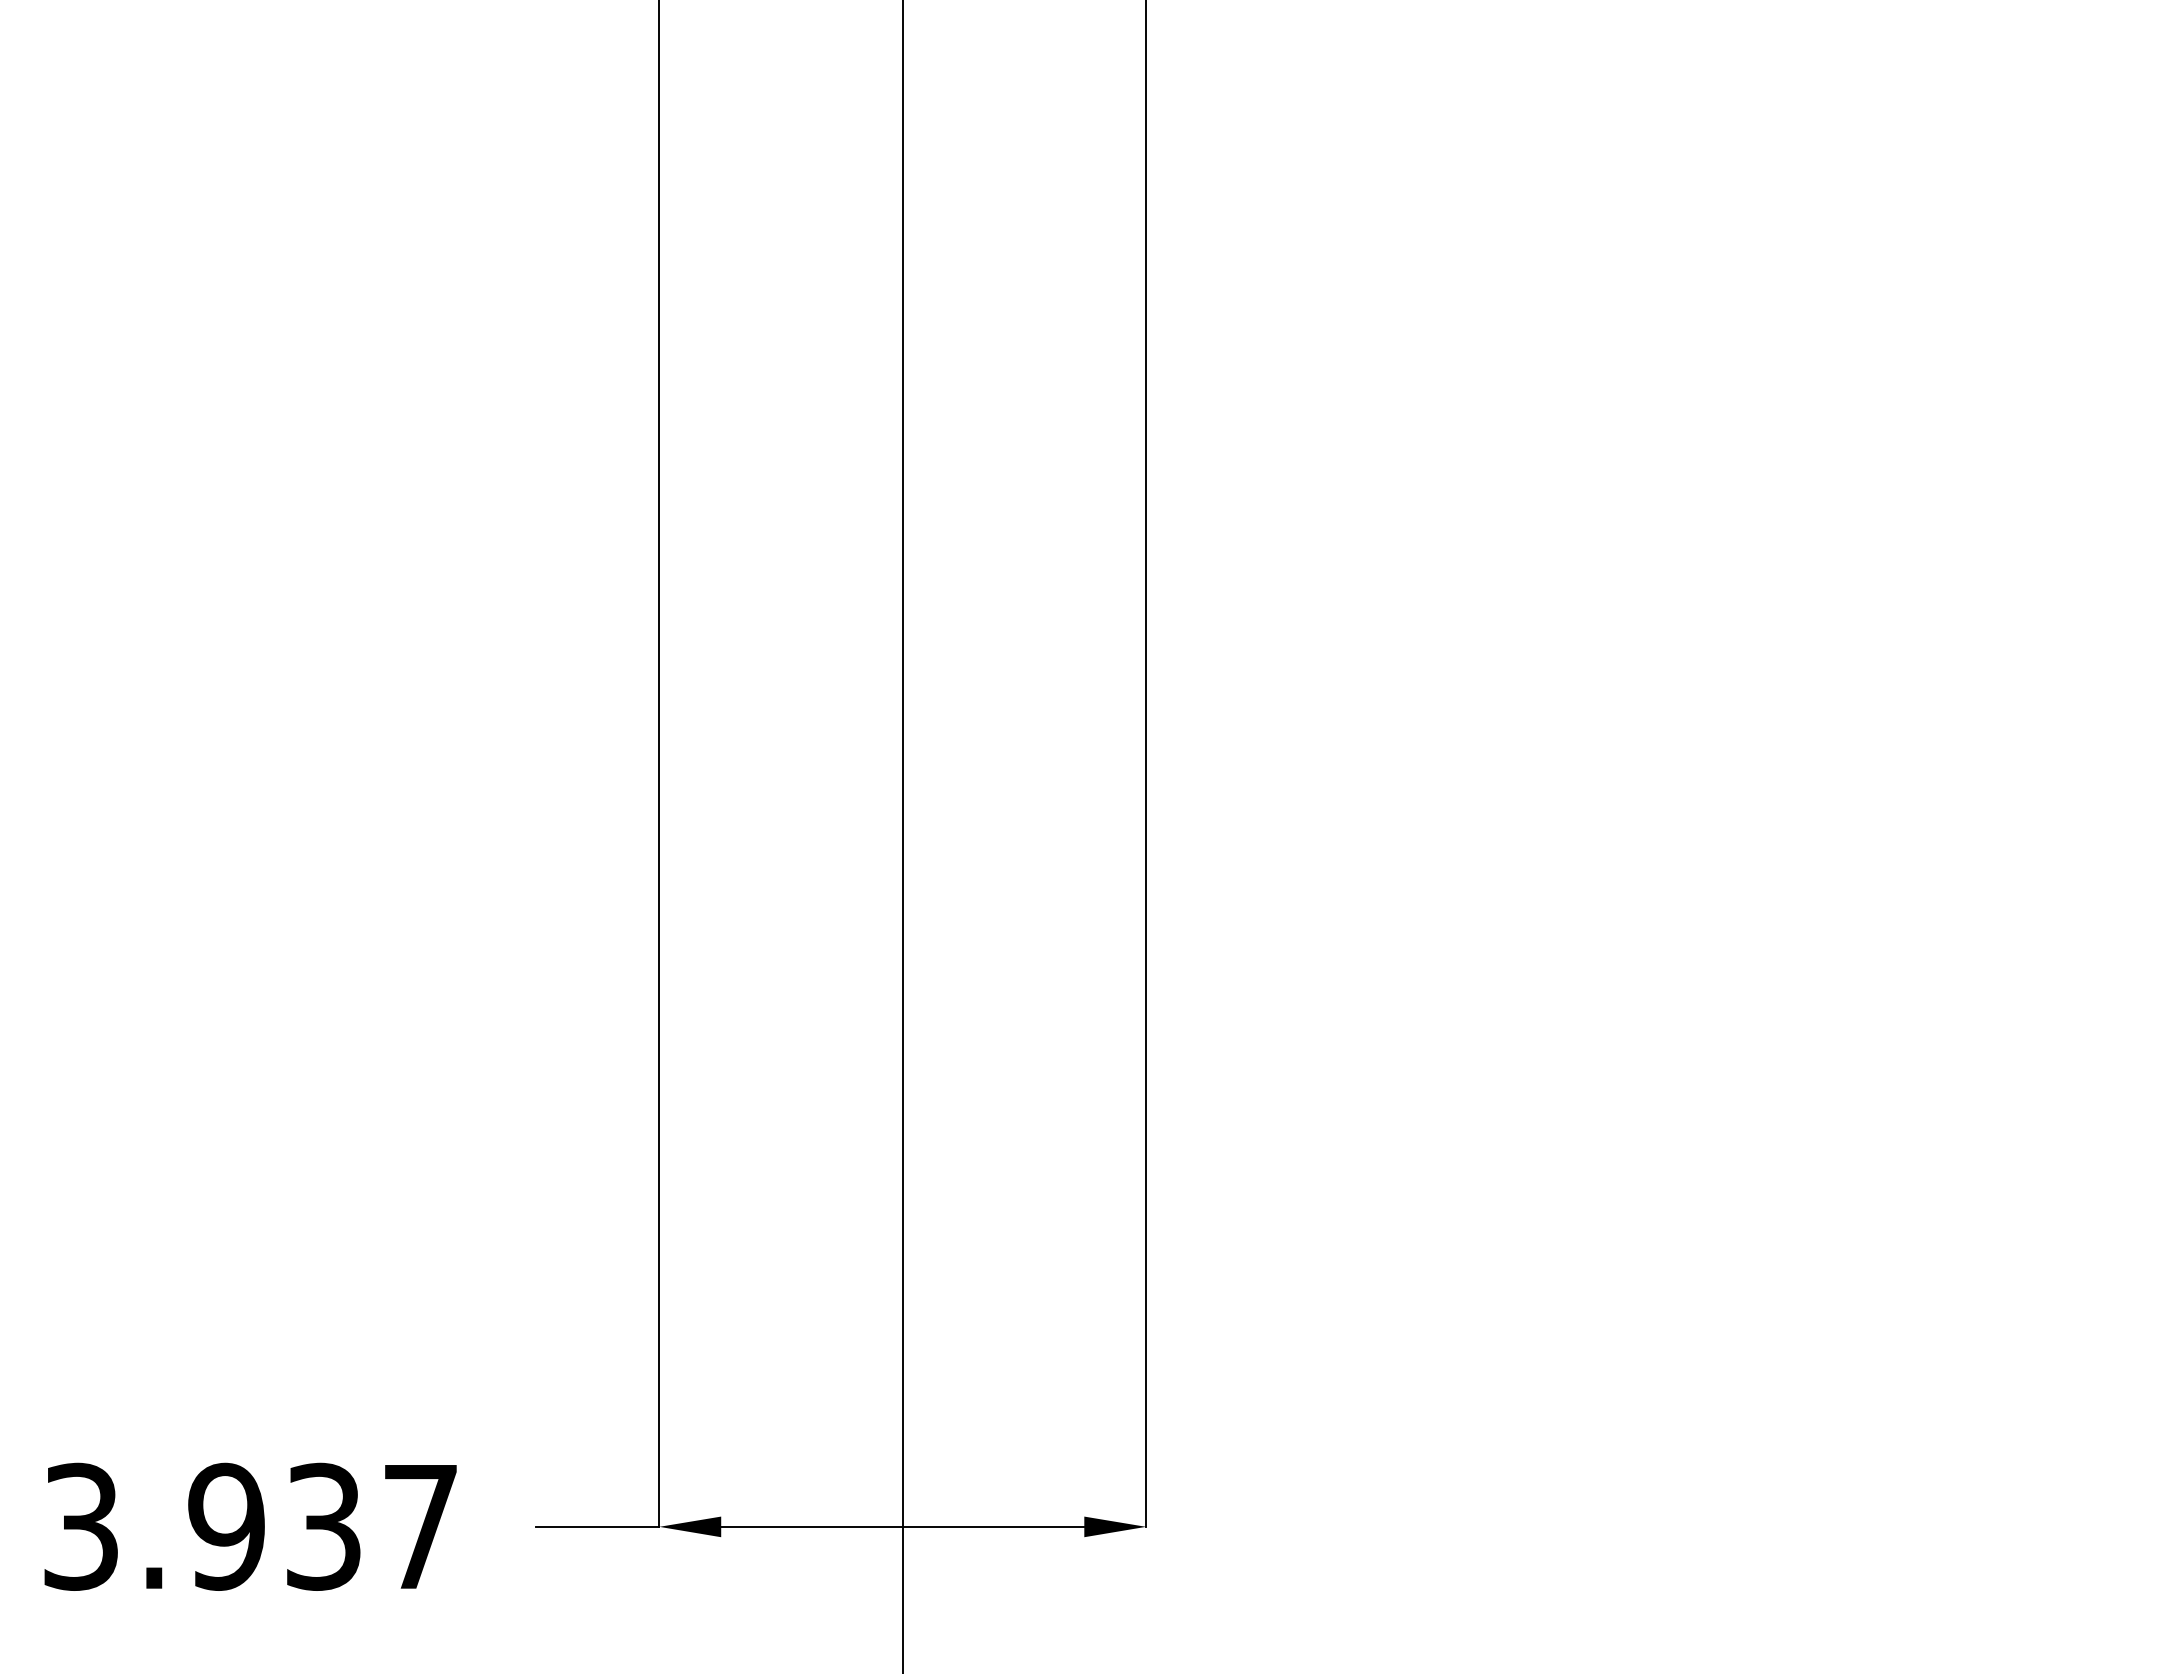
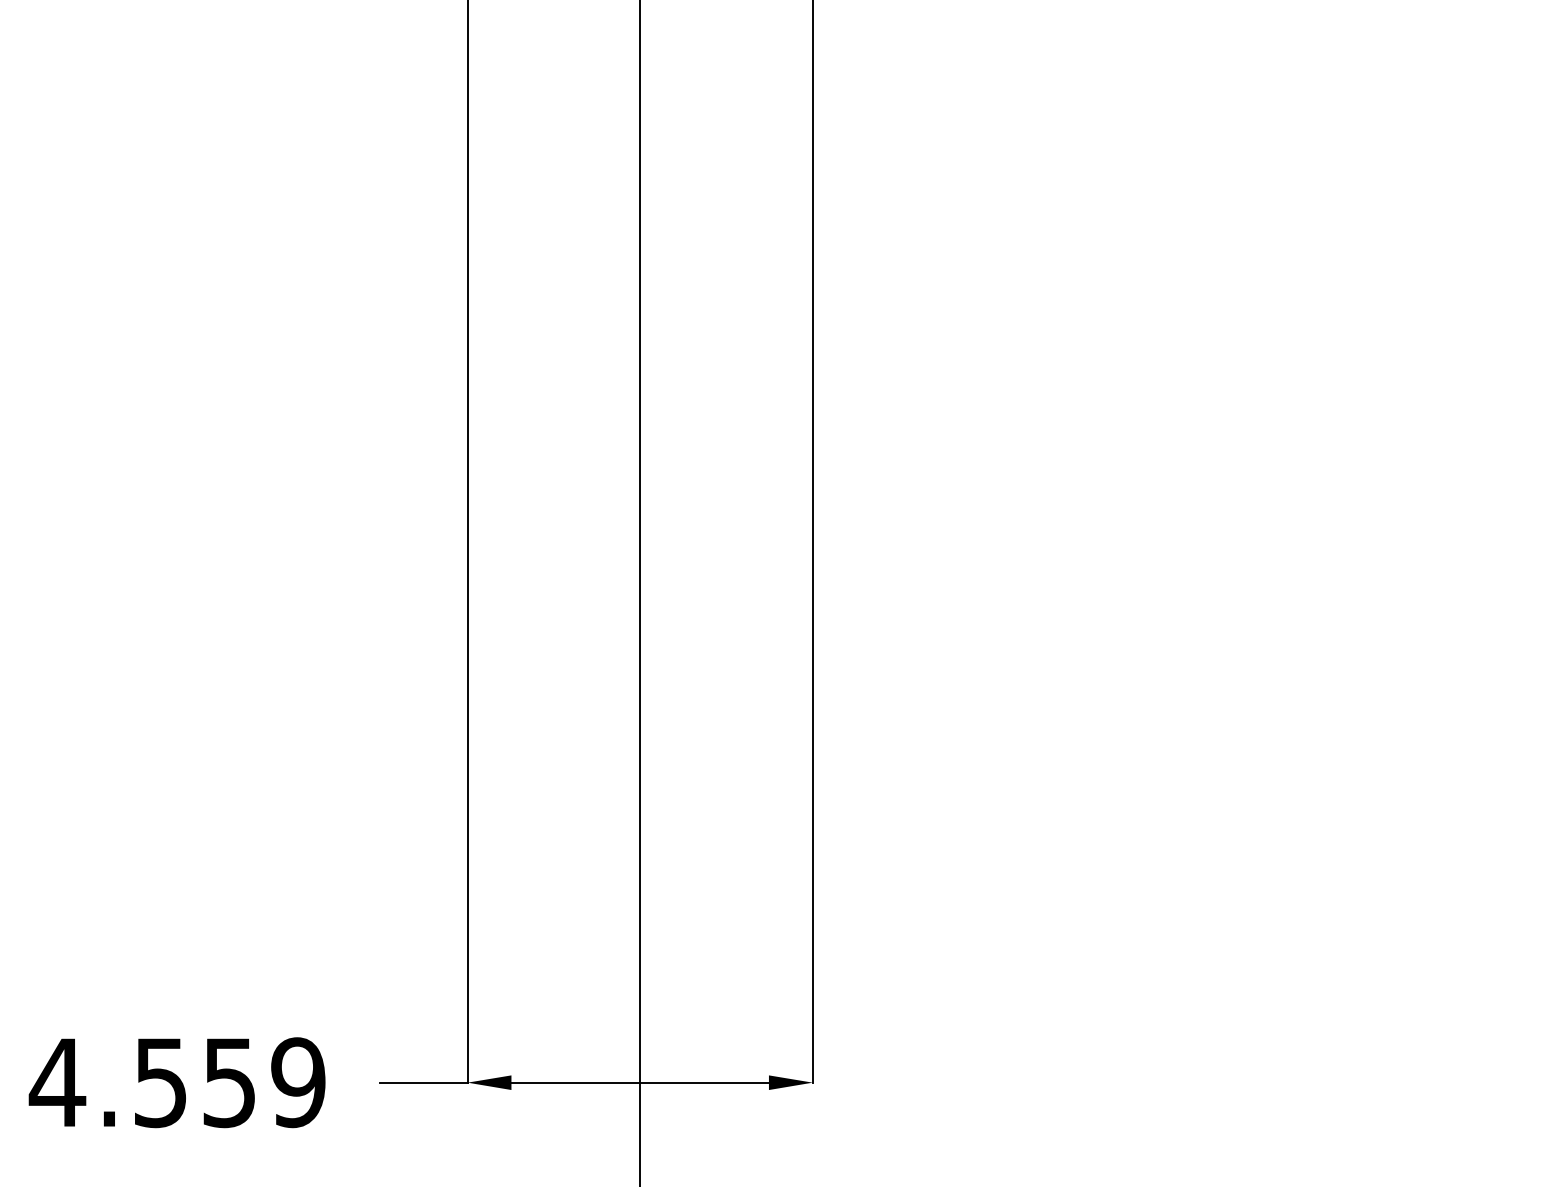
text: (249, 1526) -> (176, 1082), 3.937 -> 4.559

